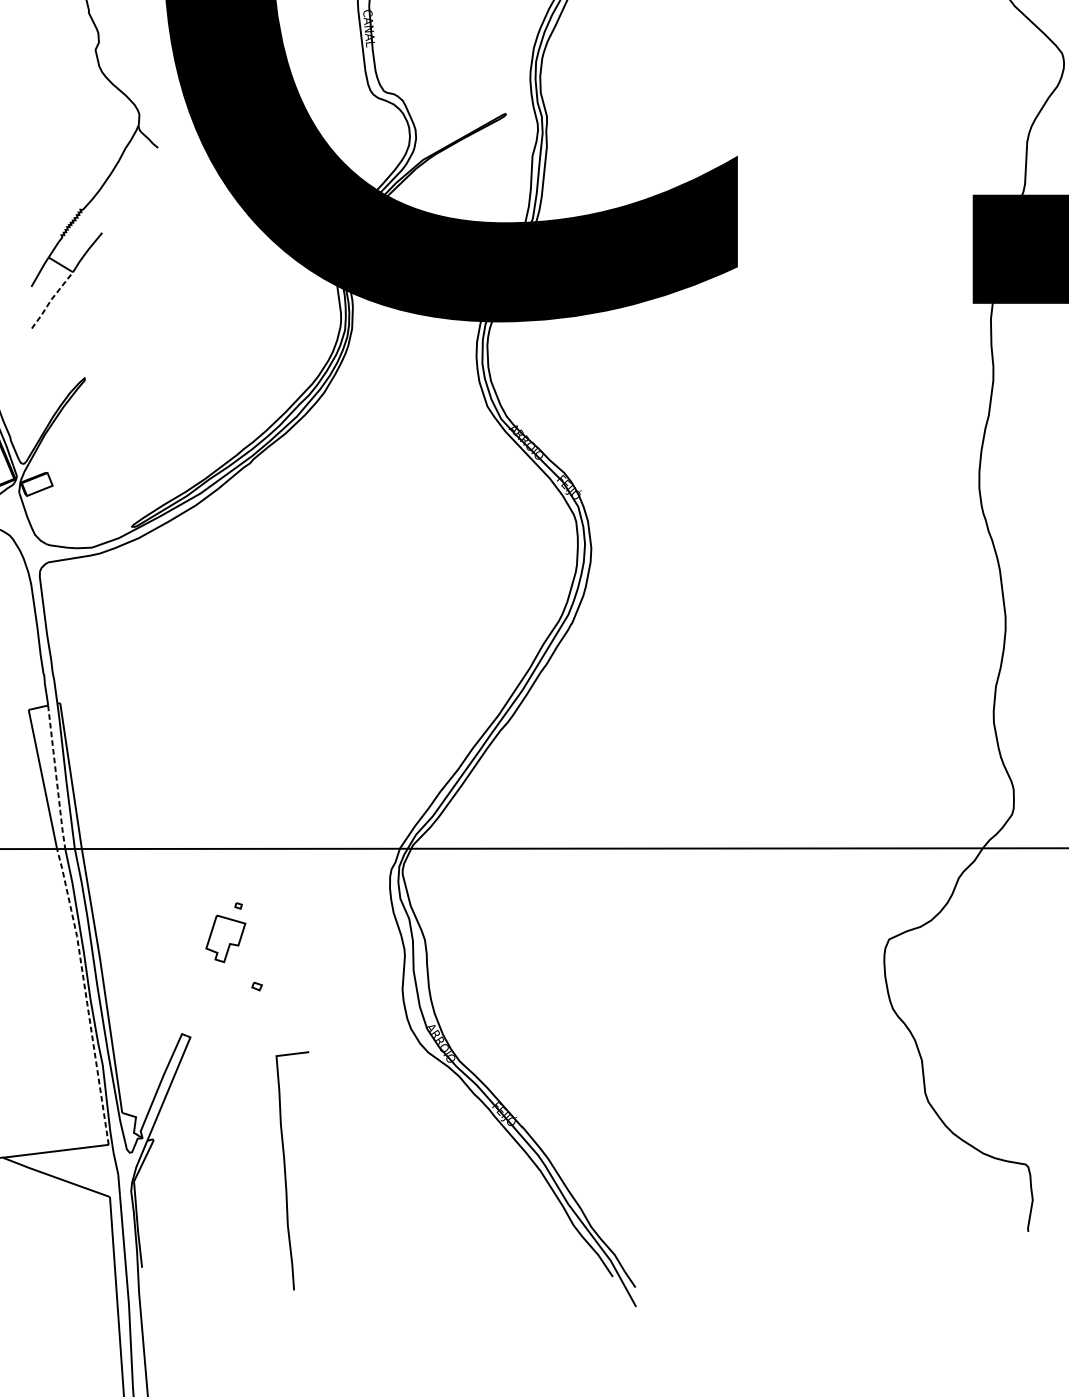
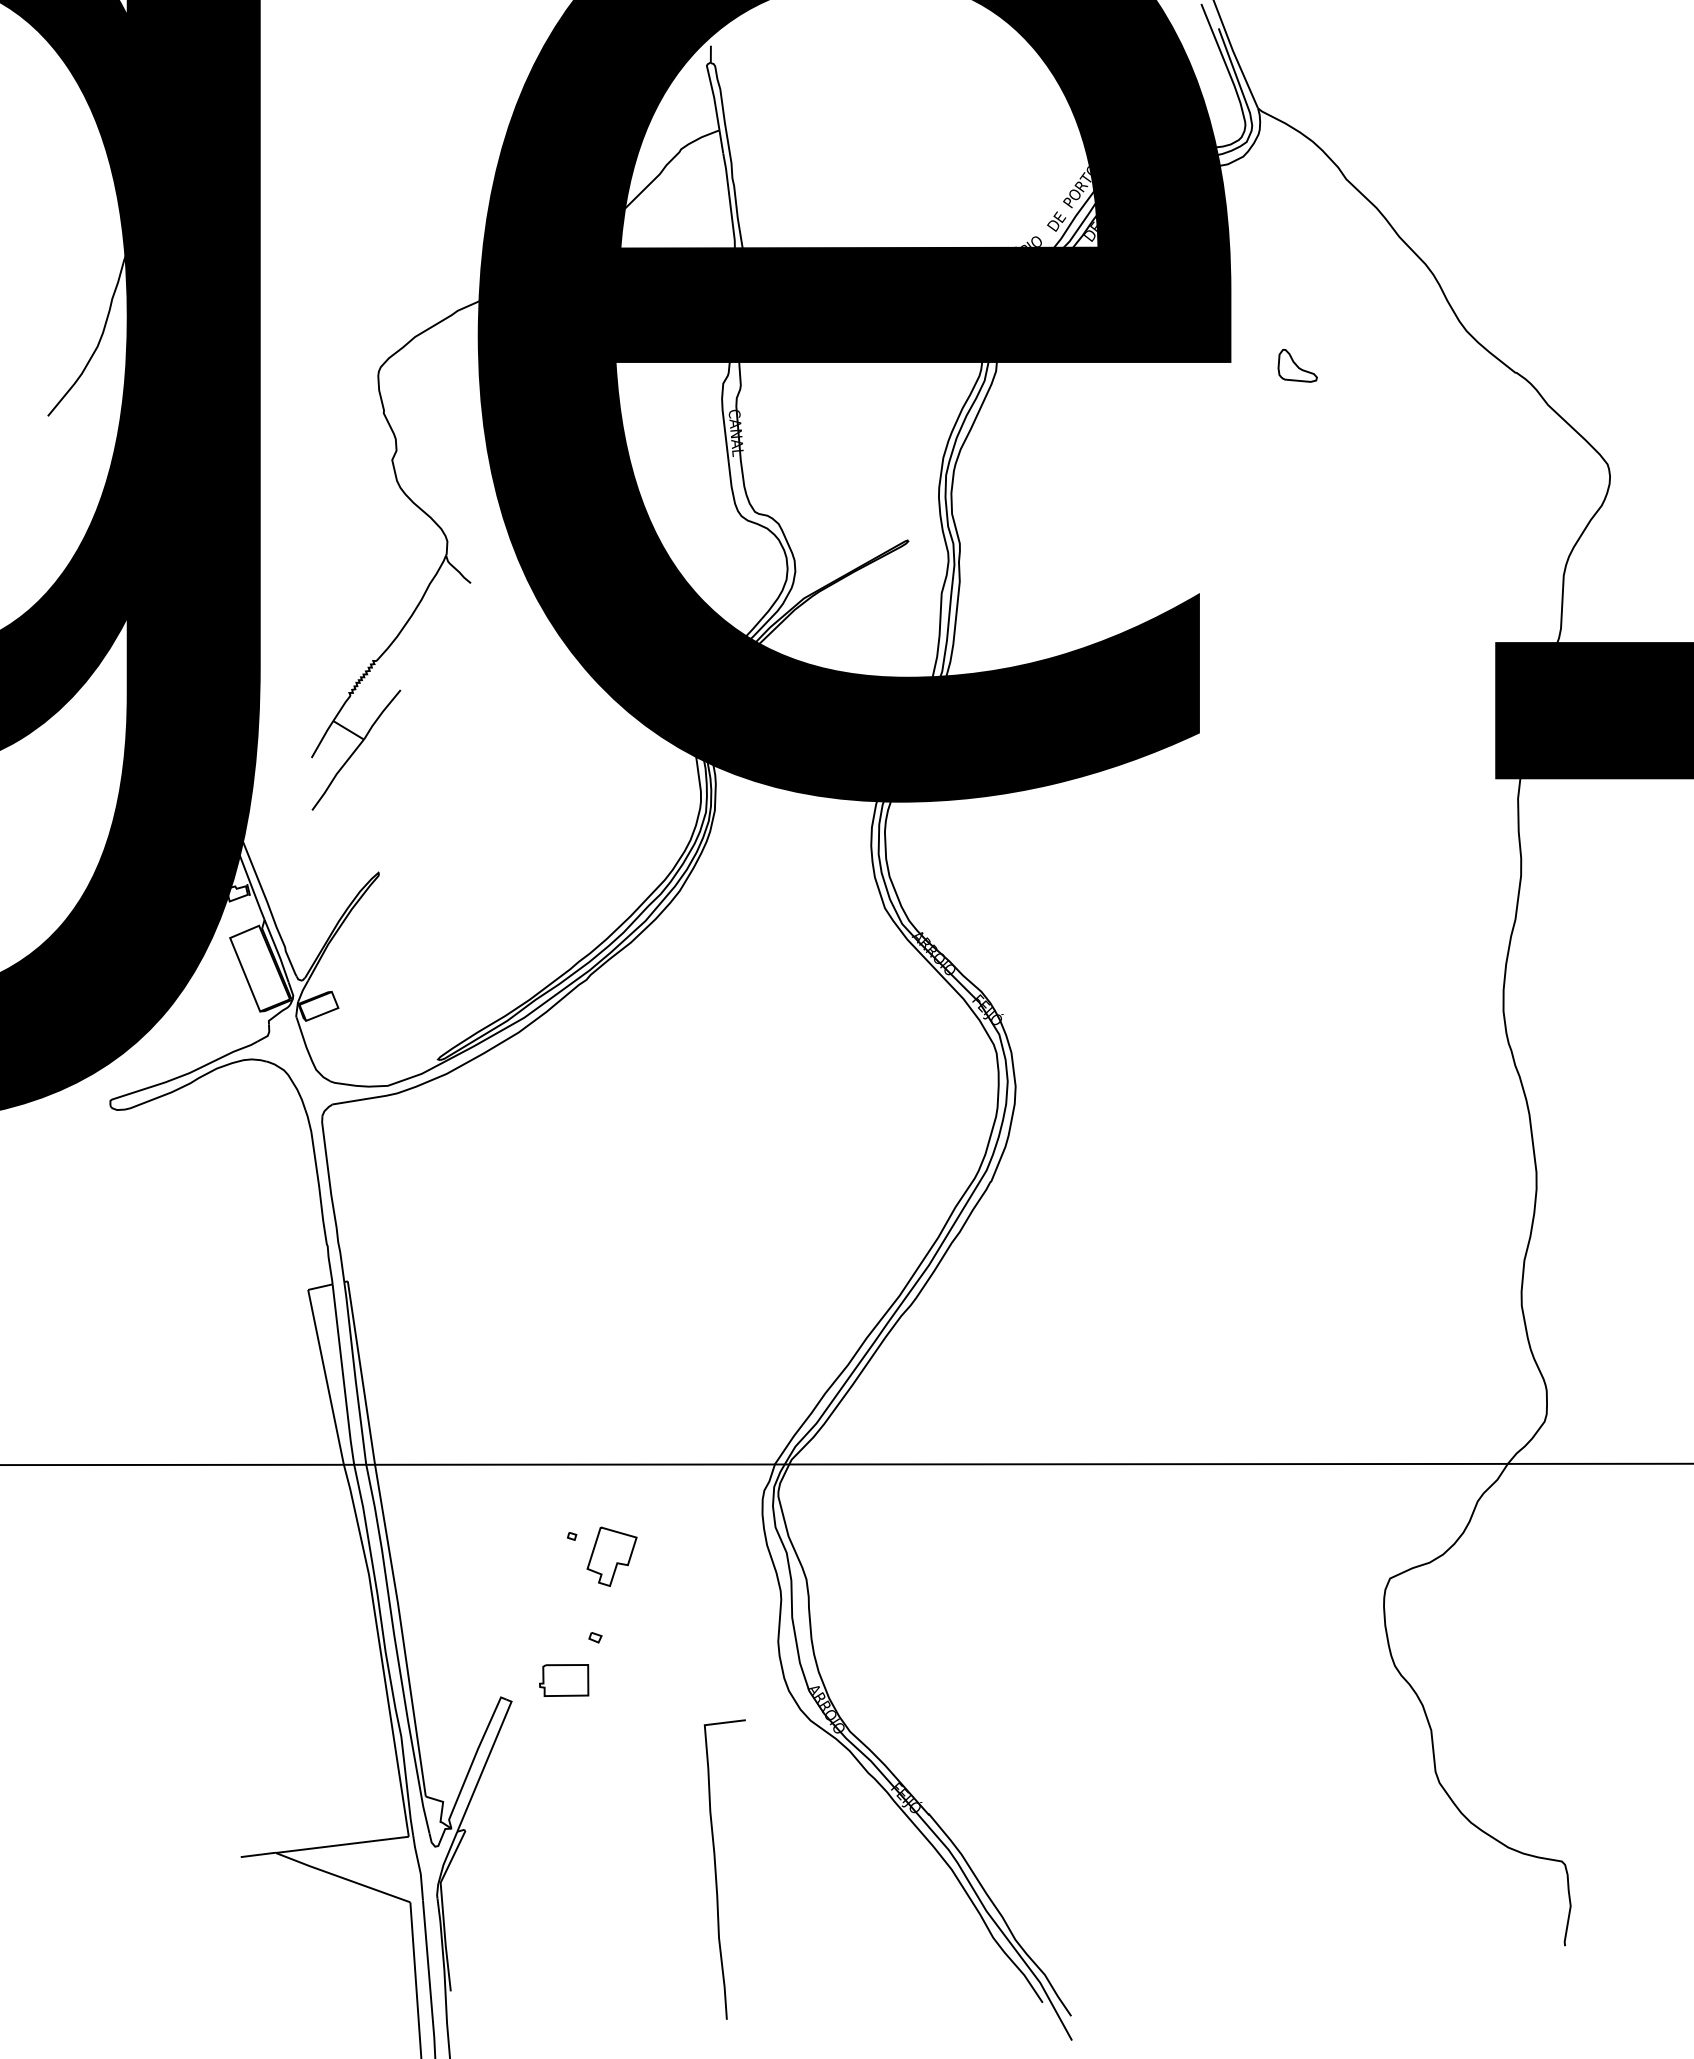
line: (51, 300) -> (336, 774), dashed -> solid
line: (56, 778) -> (343, 1375), dashed -> solid
part: (225, 938) -> (611, 1556), moved
line: (86, 994) -> (380, 1647), dashed -> solid
part: (232, 1020) -> (564, 1680), added
curve: (285, 1170) -> (716, 1869), moved

